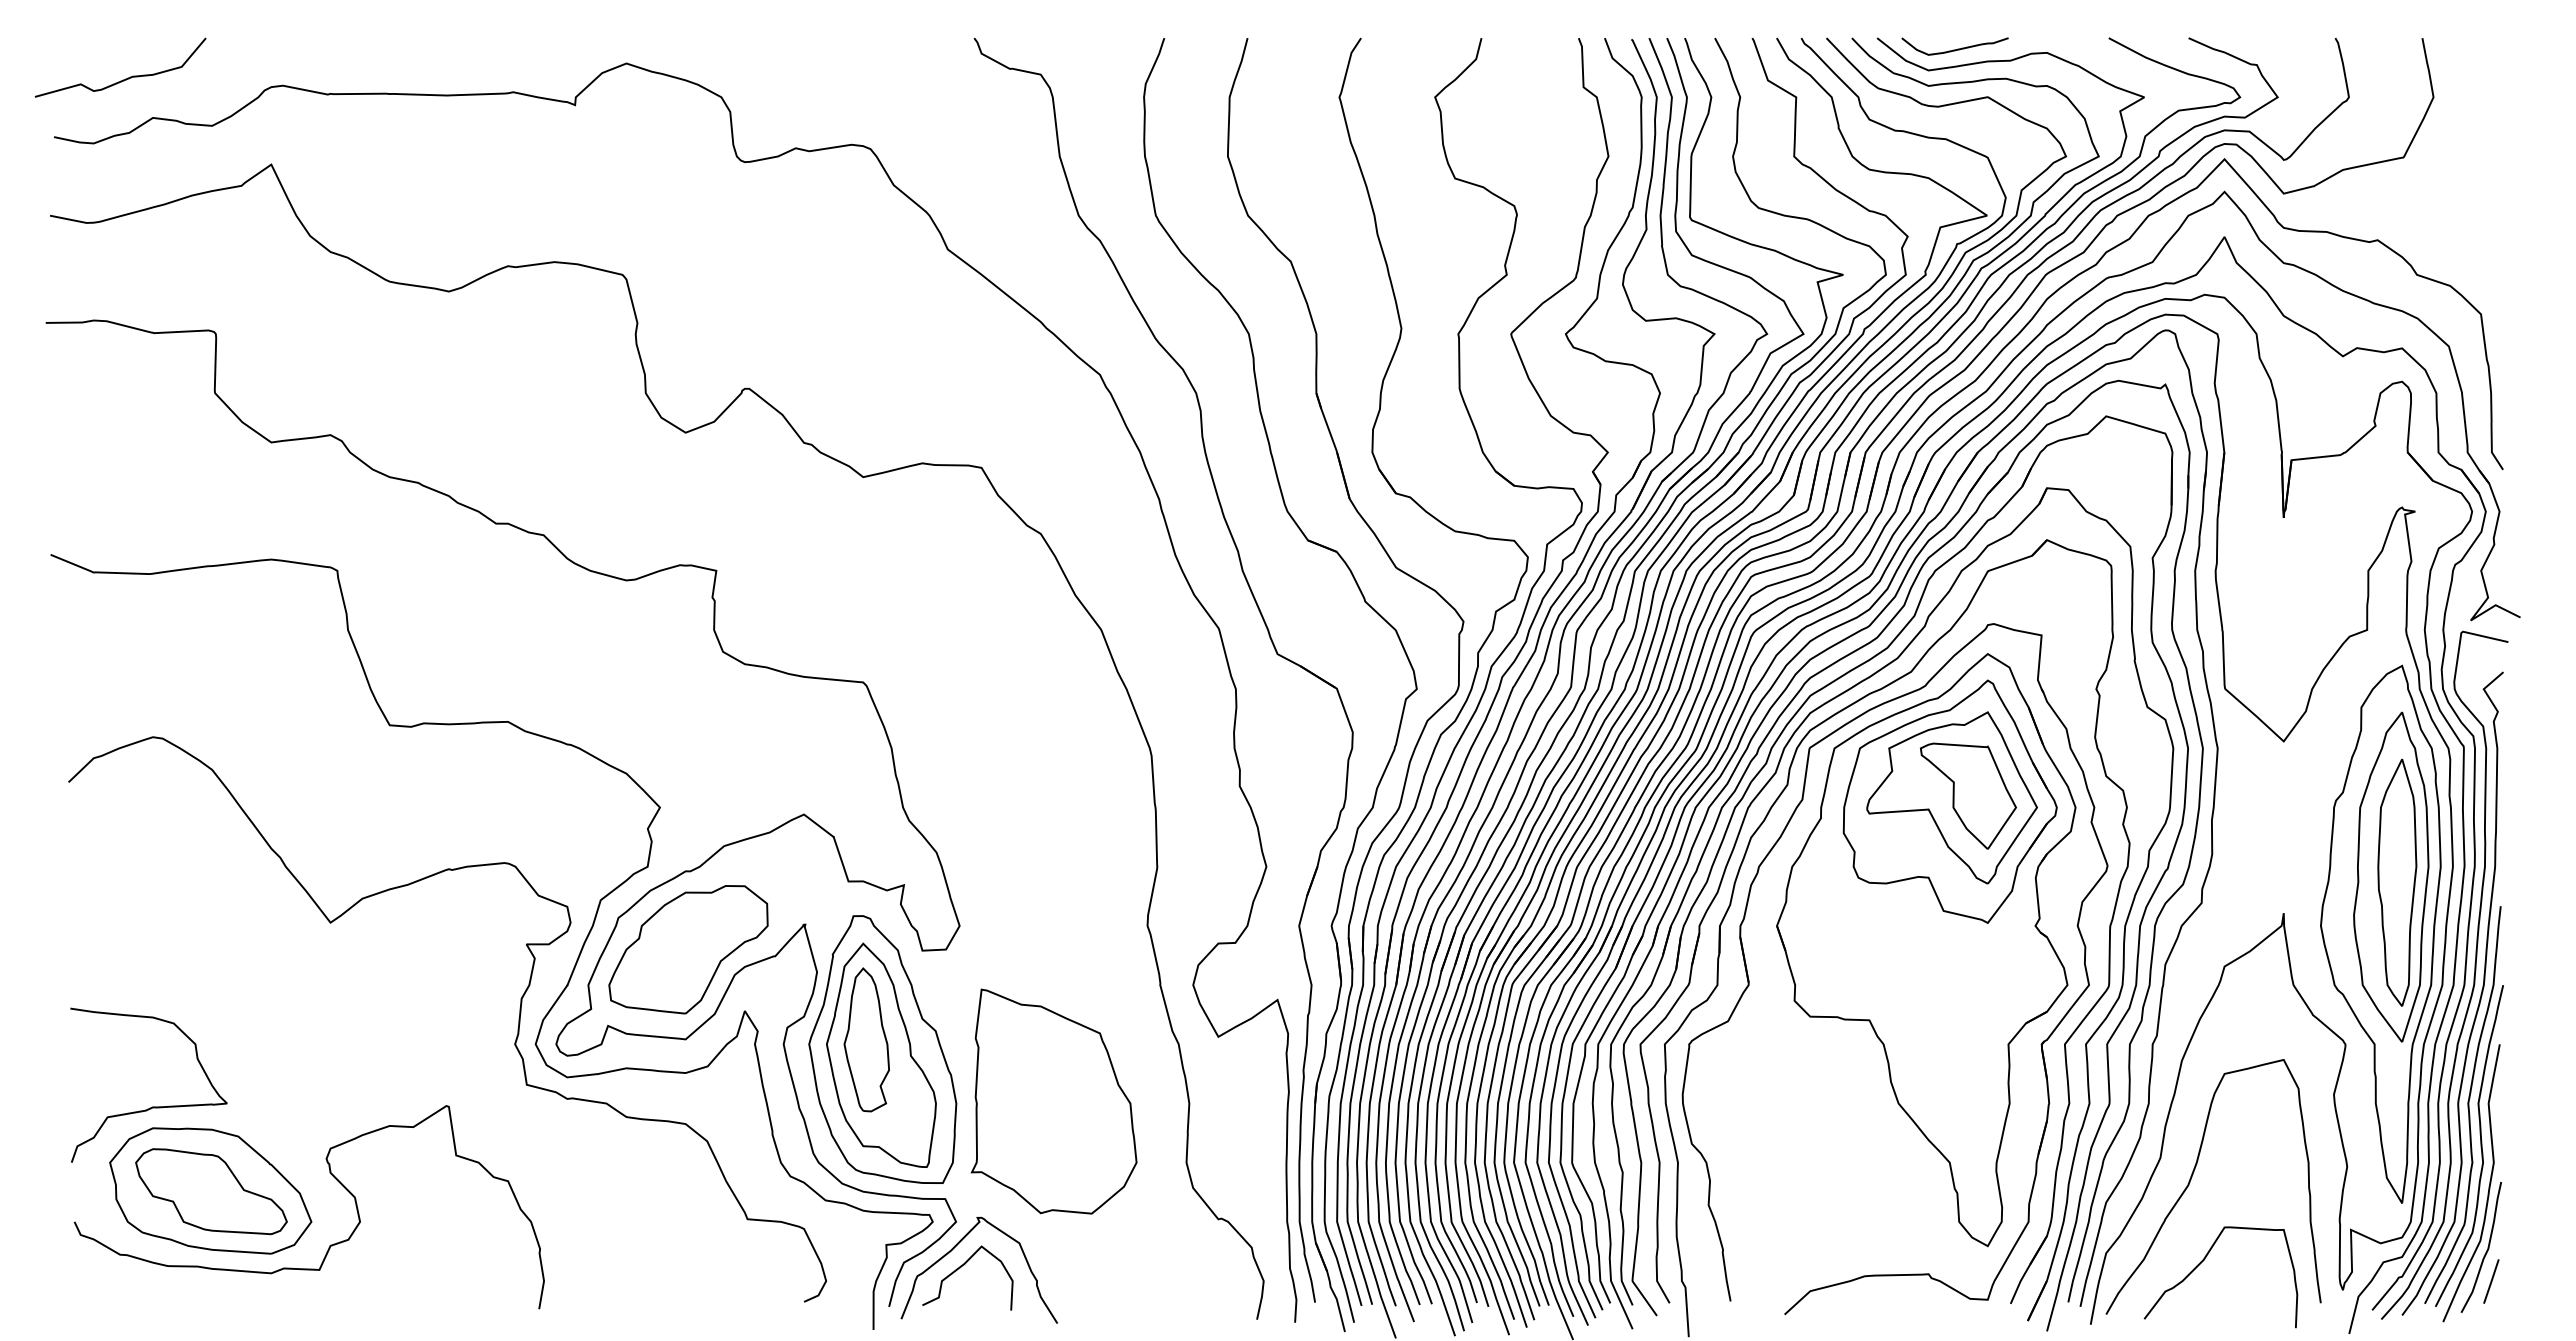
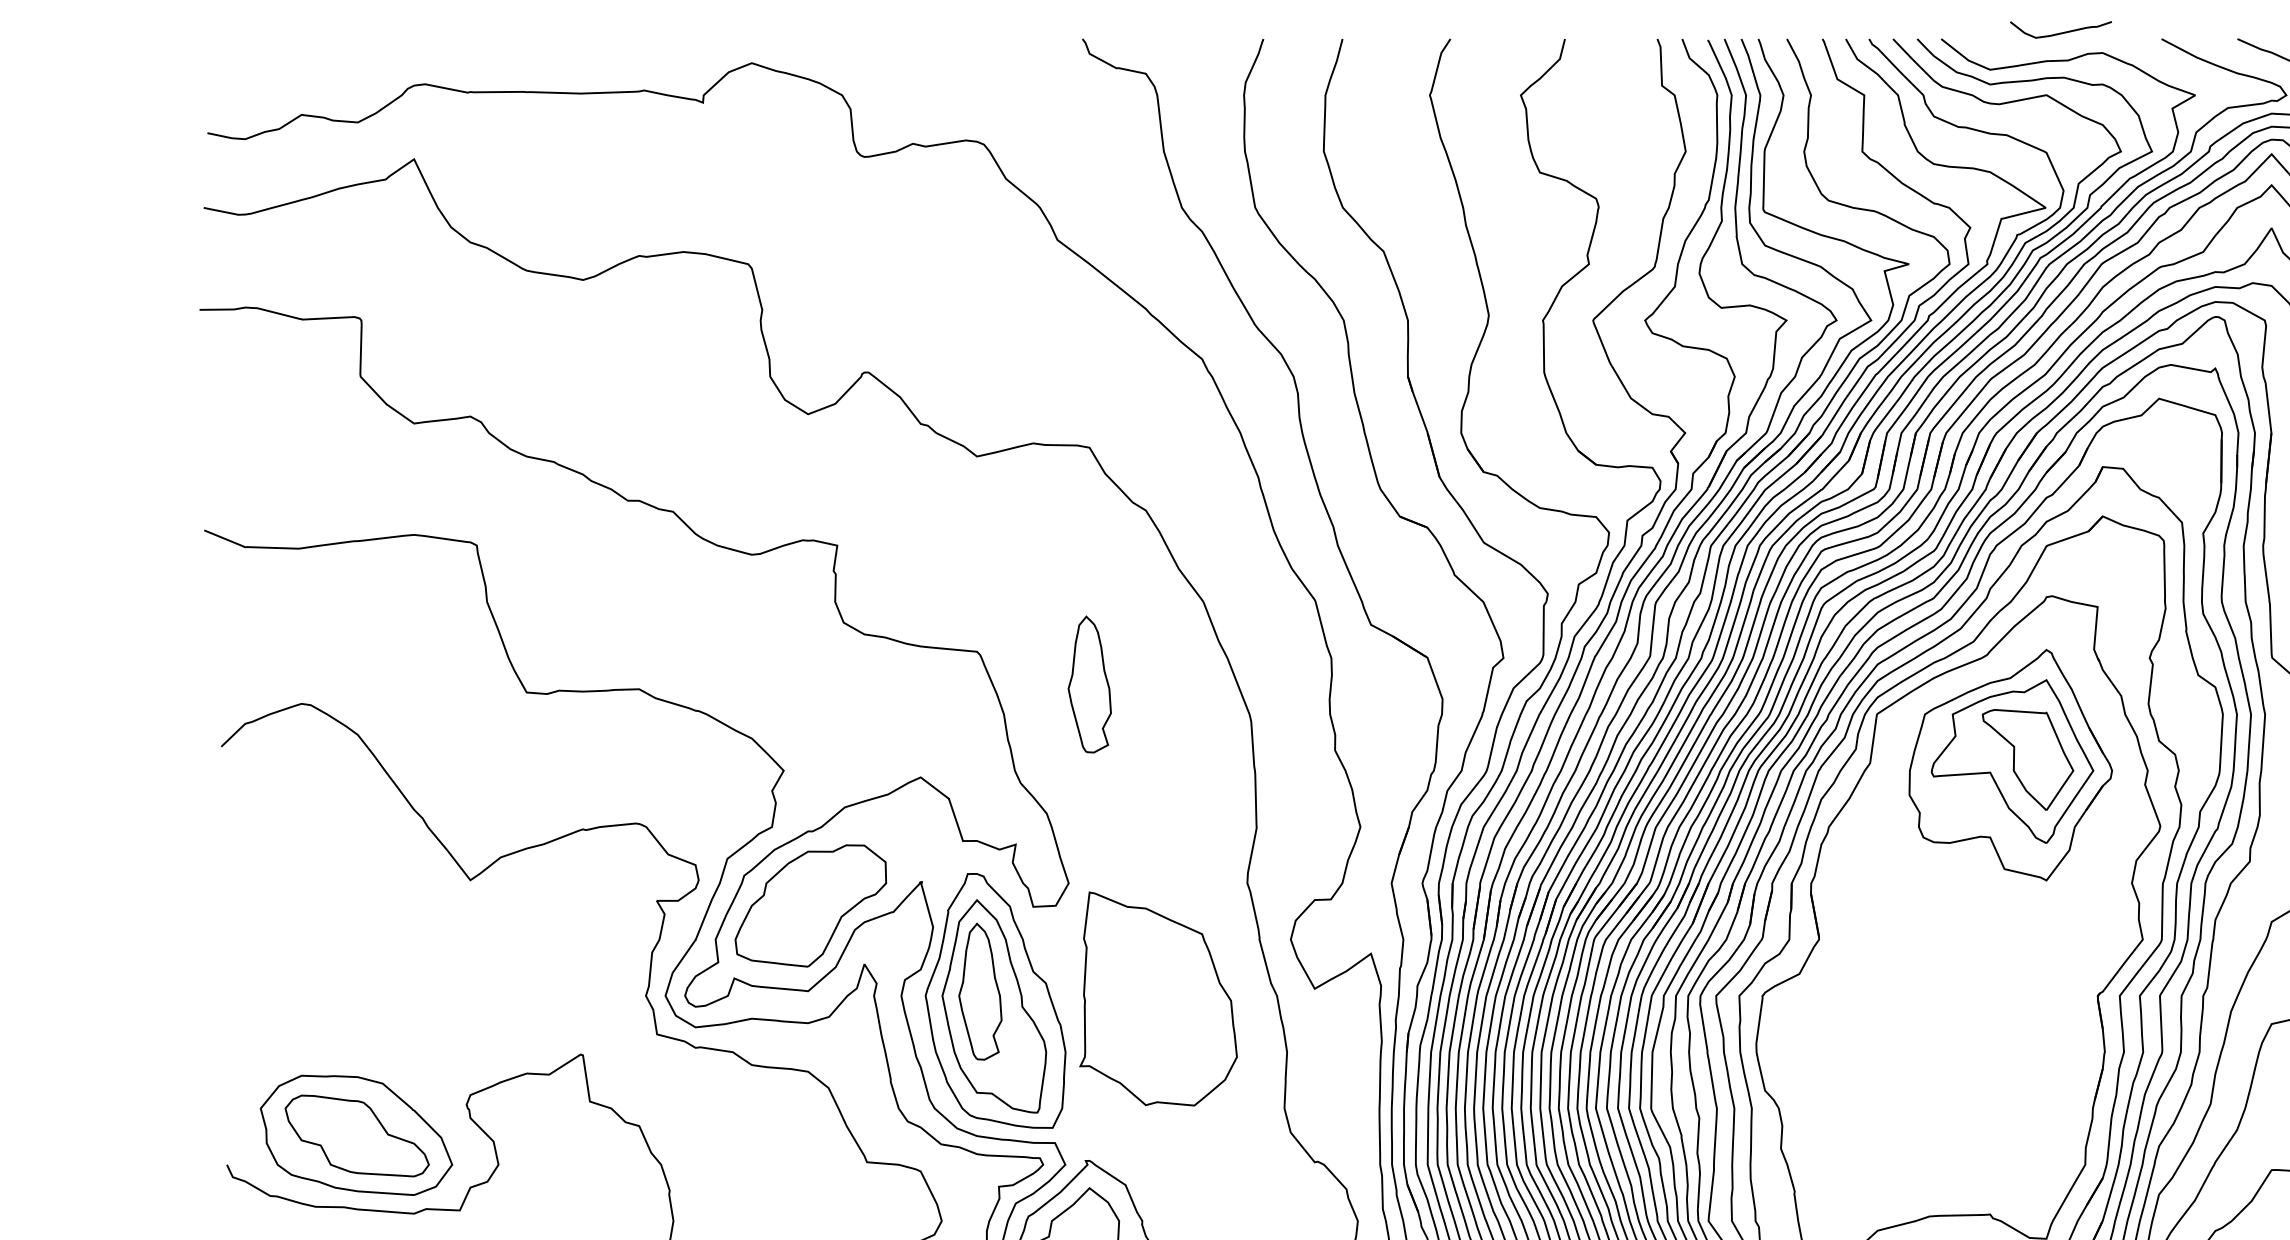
curve: (1954, 49) -> (2060, 32), moved
curve: (125, 78) -> (275, 77), removed
part: (981, 716) -> (1089, 684), added
part: (1926, 950) -> (1988, 906), removed
part: (1053, 1101) -> (1157, 998), moved
curve: (152, 1106) -> (301, 1055), removed

